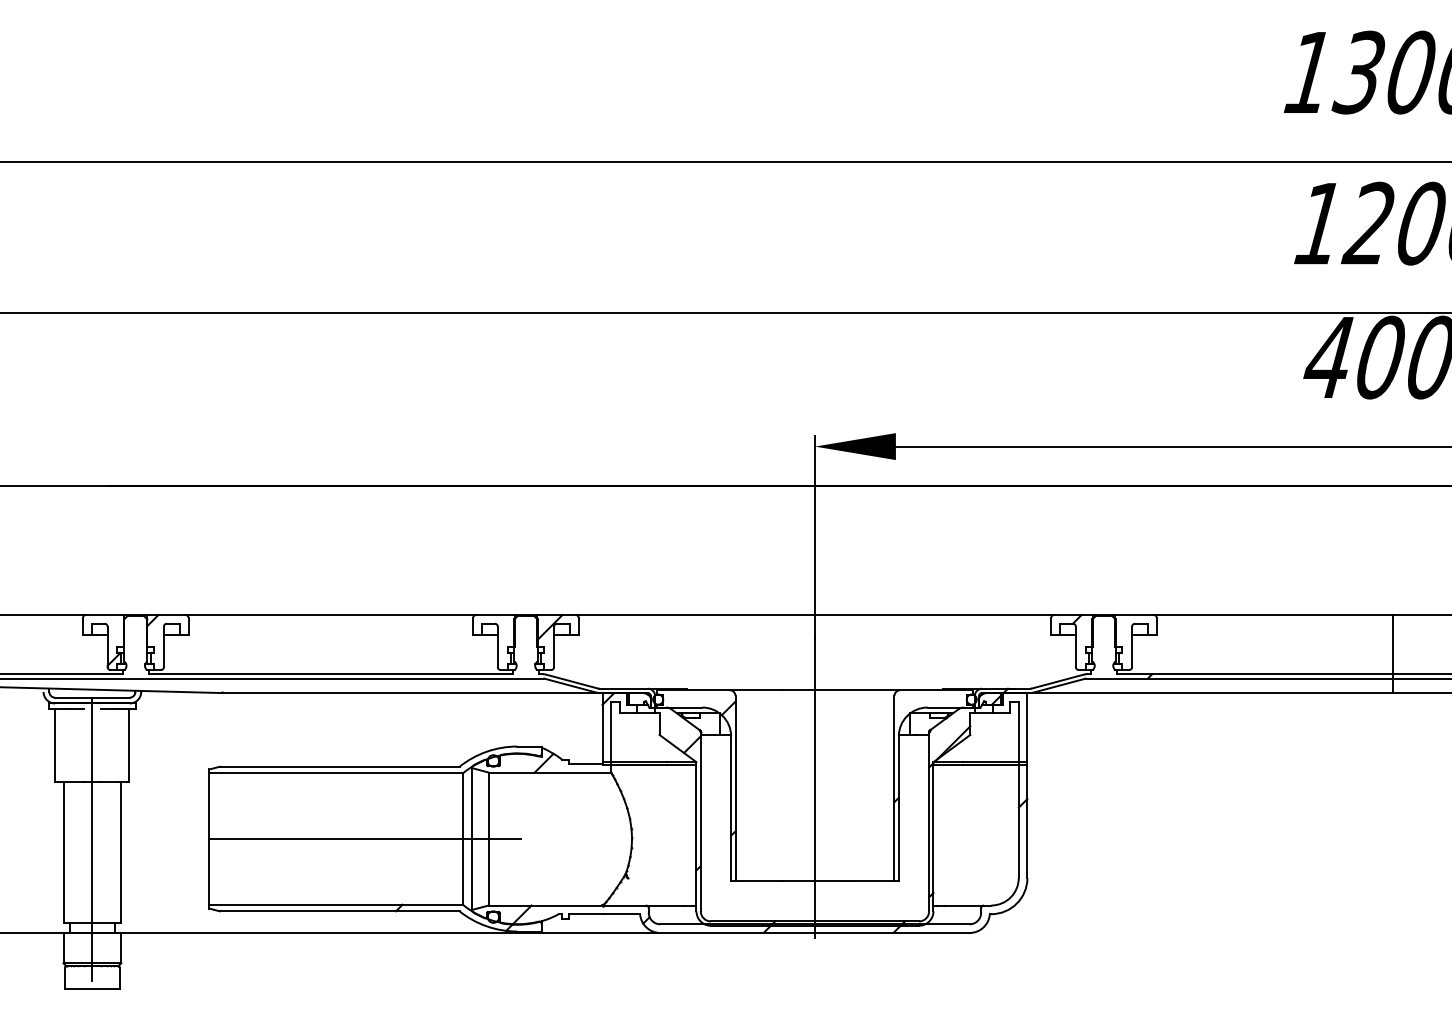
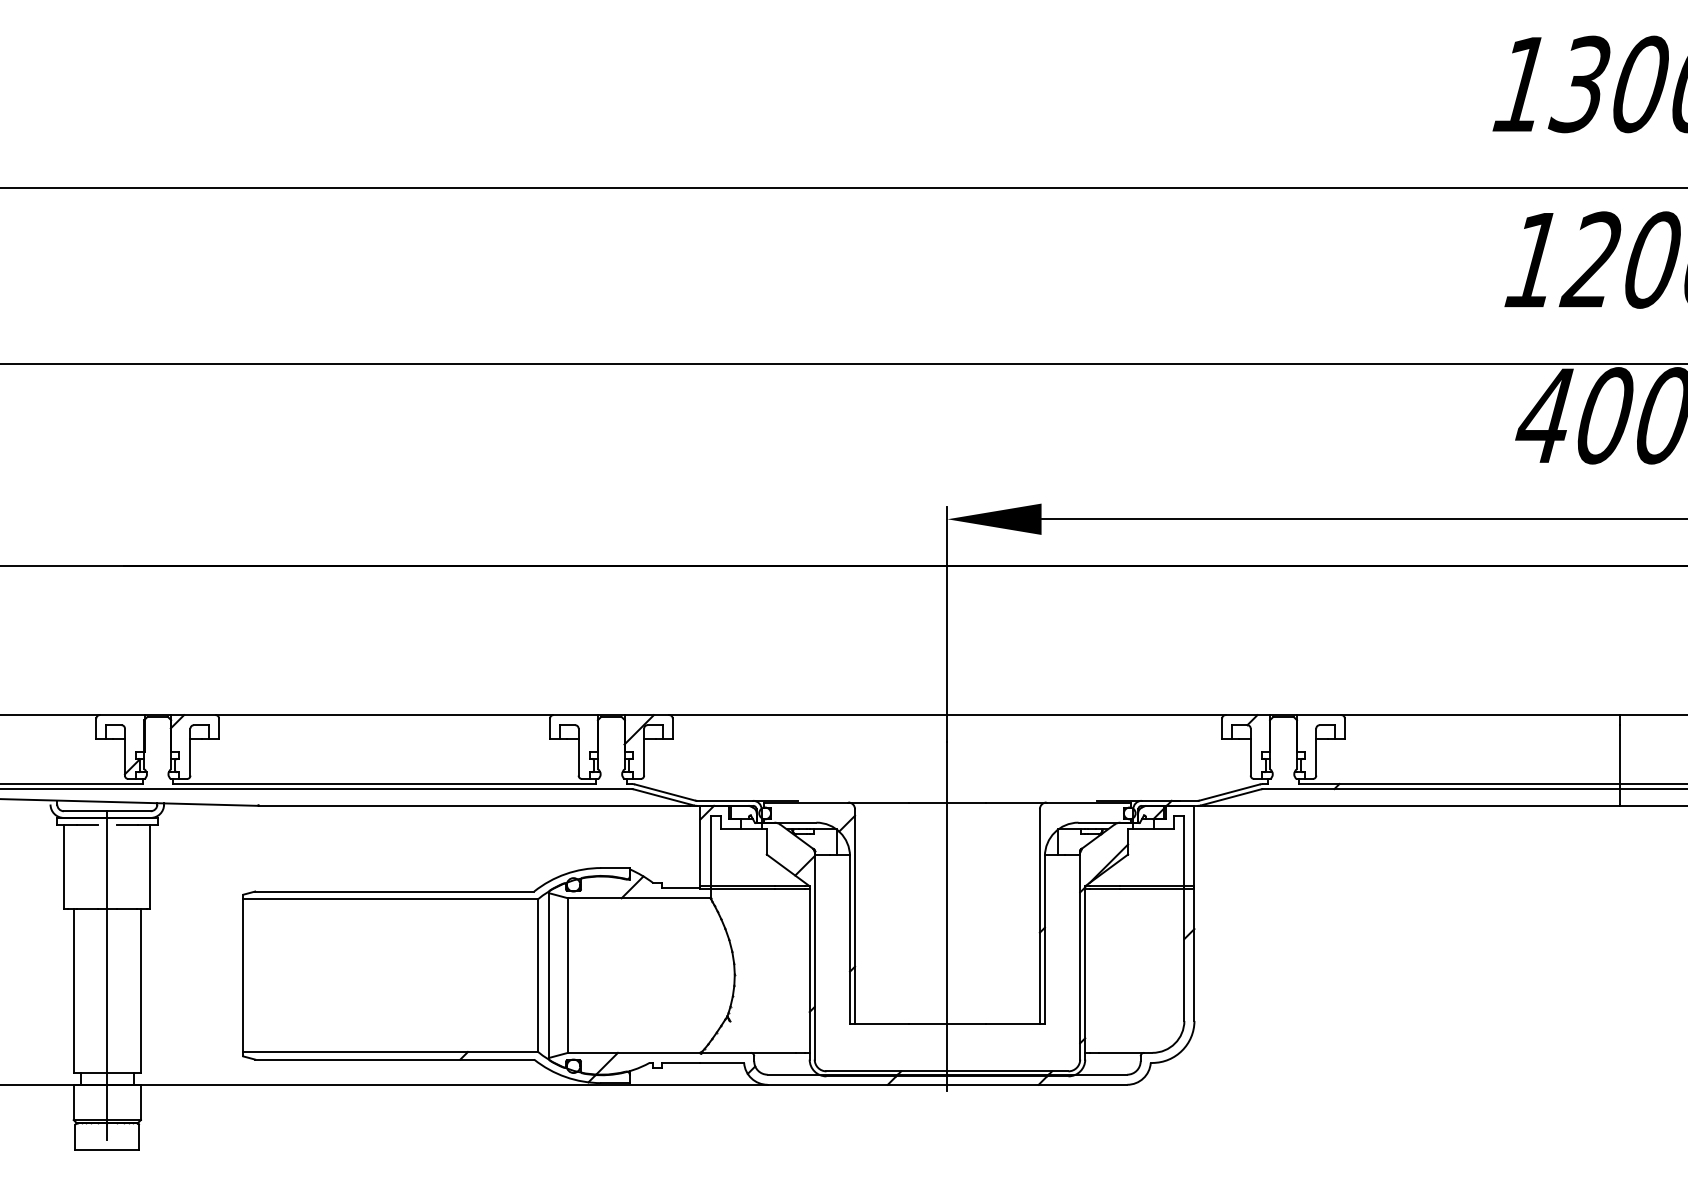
line: (364, 839) -> (423, 976), removed

